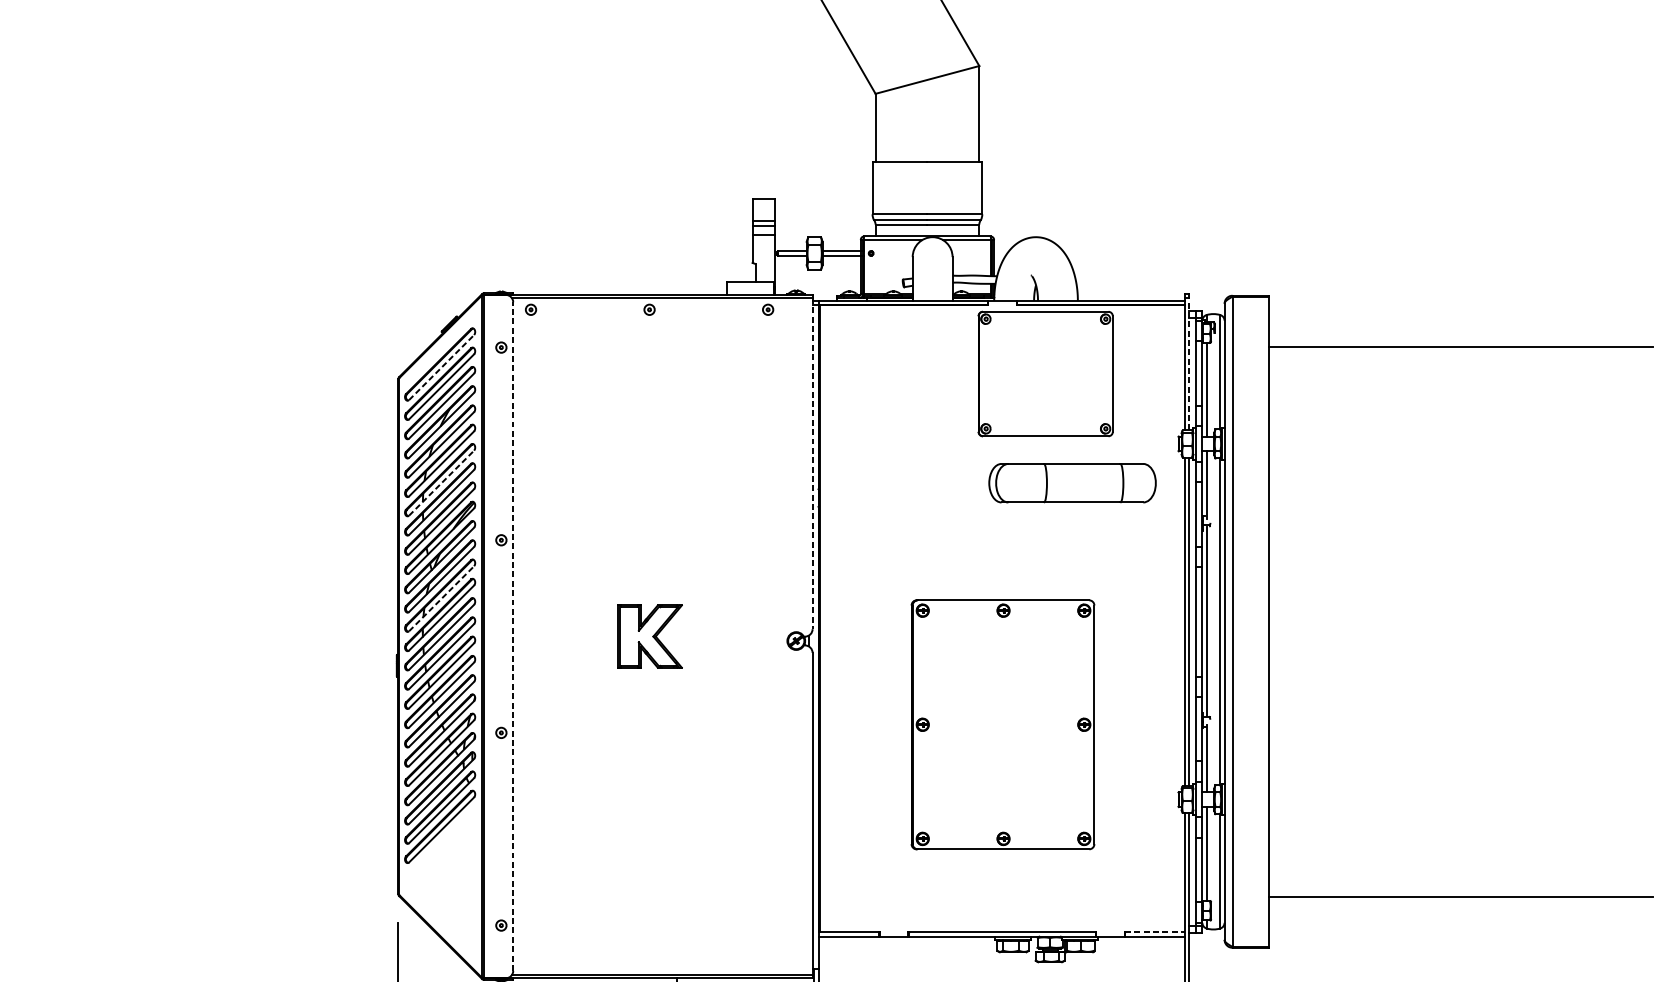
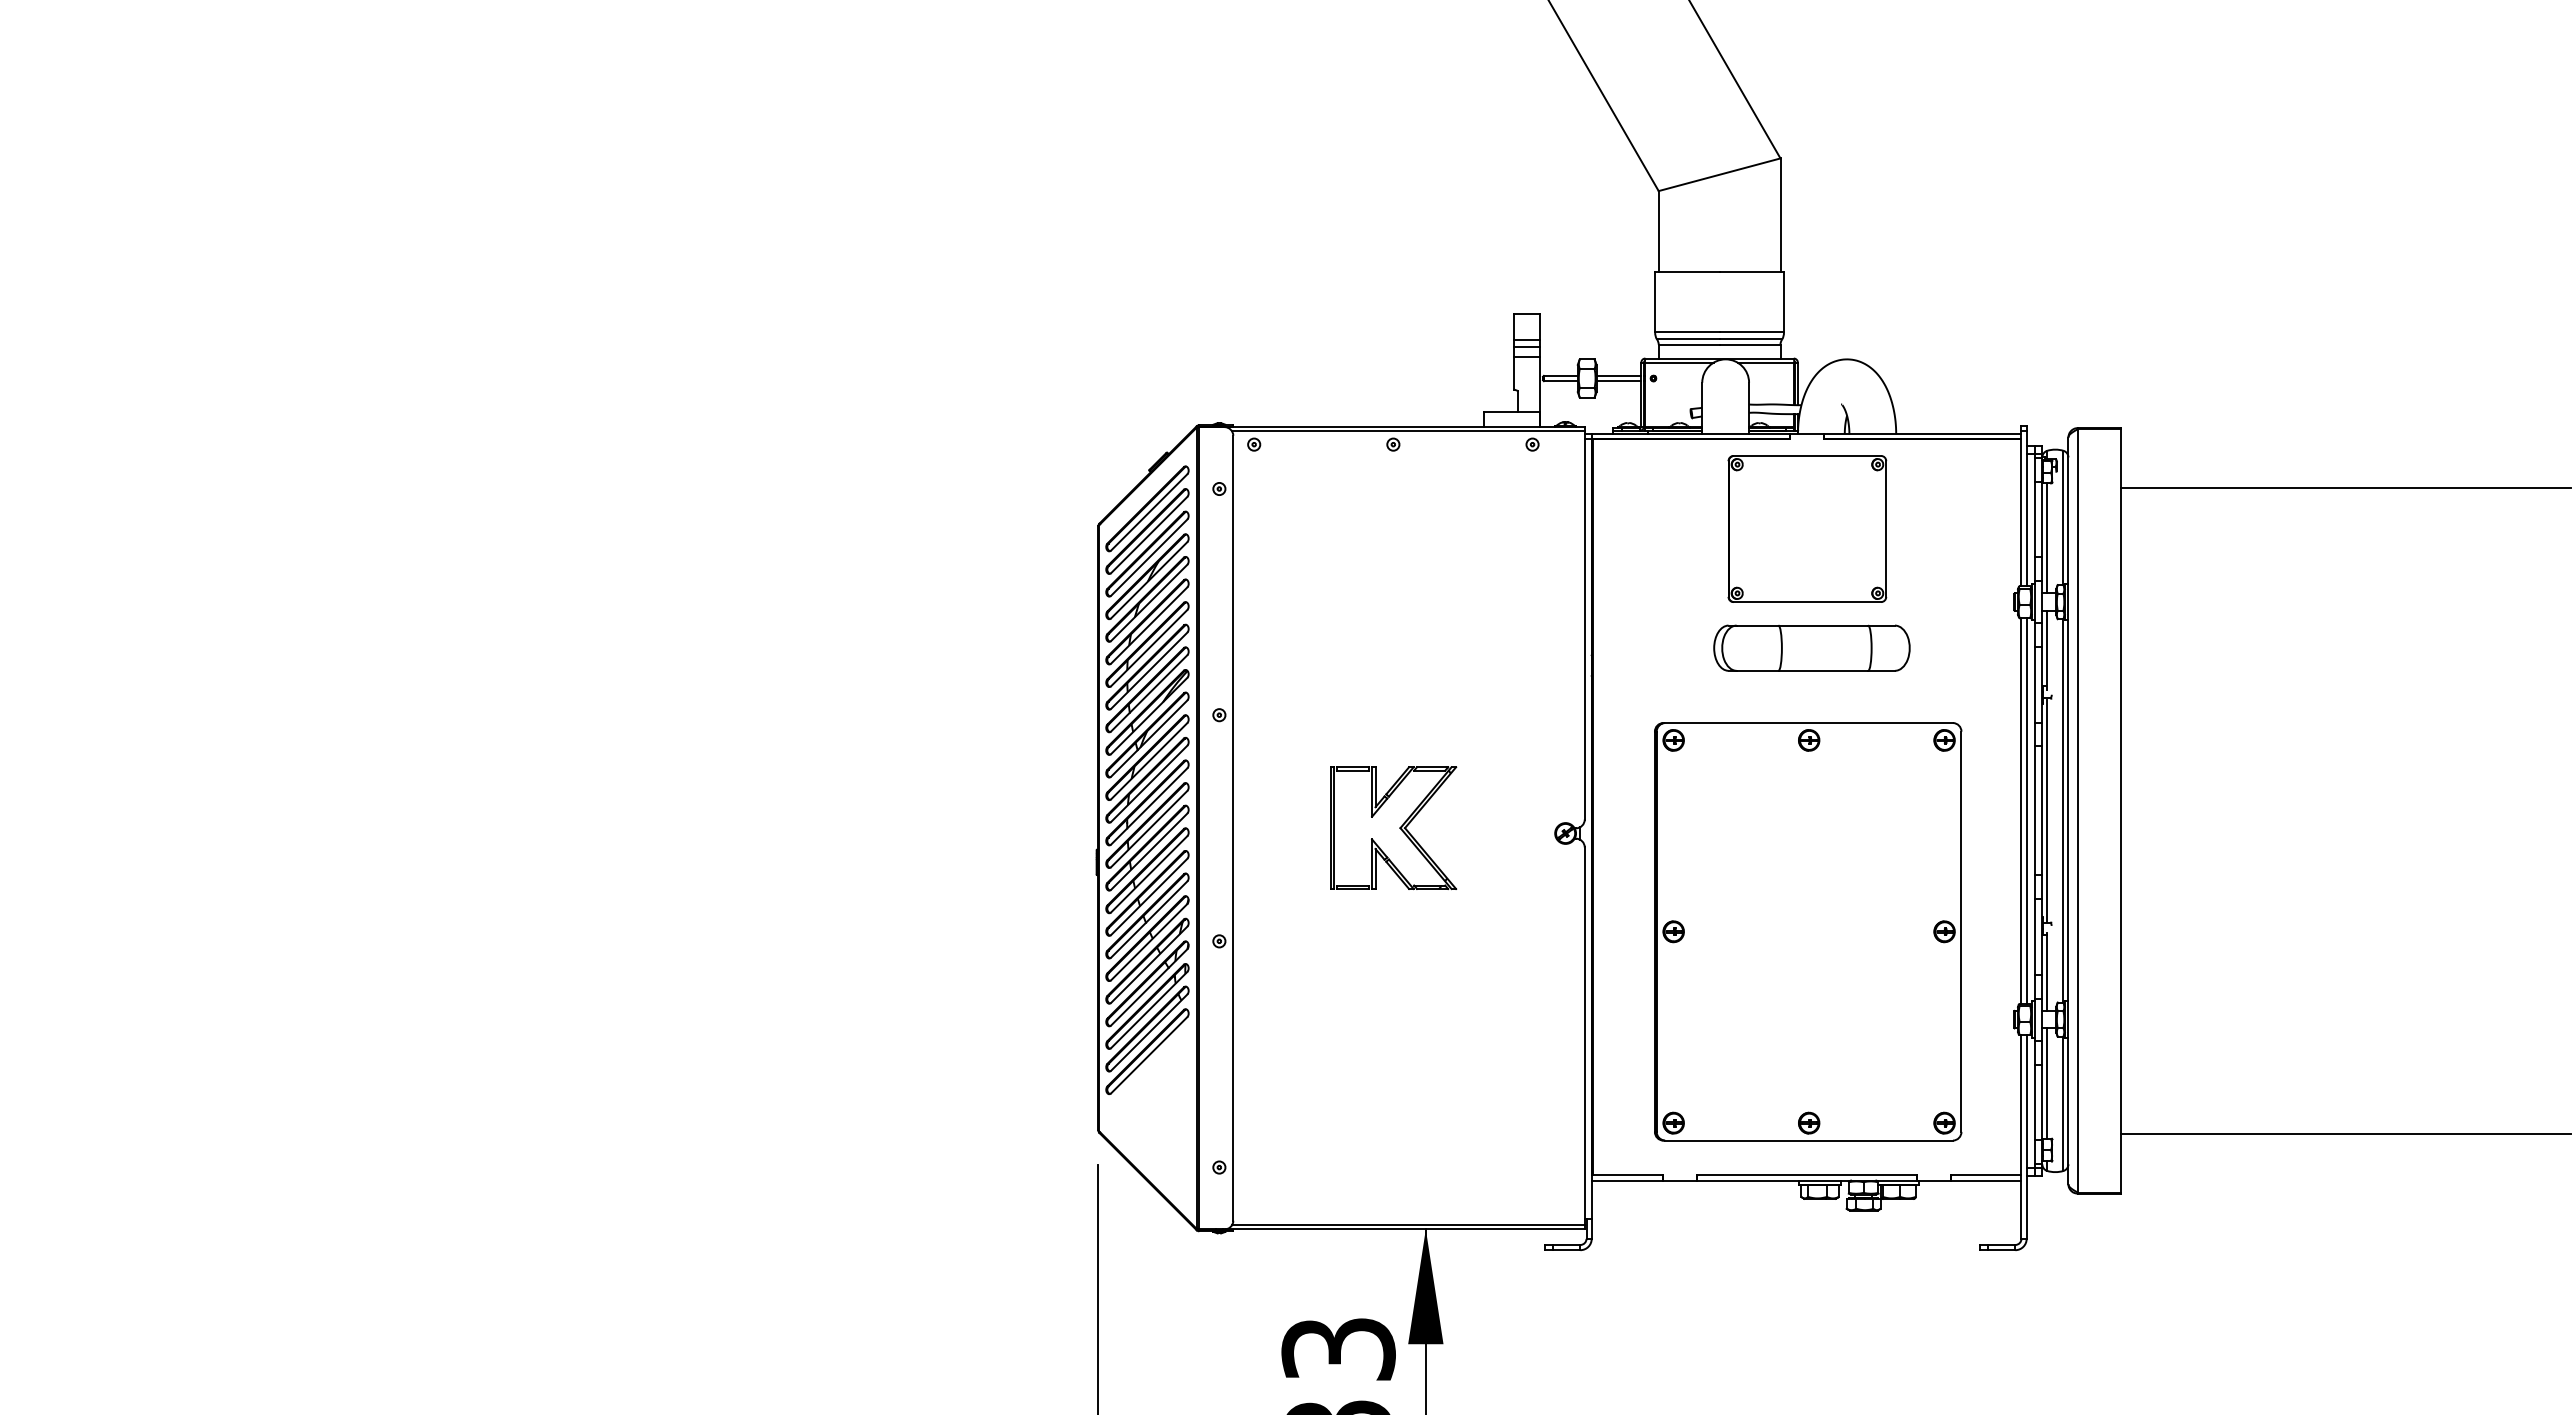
line: (1188, 364) -> (2026, 508), dashed -> solid
line: (441, 367) -> (1149, 512), dashed -> solid
part: (1045, 373) -> (1807, 528), moved
line: (812, 463) -> (1584, 625), dashed -> solid
part: (1072, 482) -> (1811, 647), moved
line: (441, 483) -> (1149, 648), dashed -> solid
line: (441, 598) -> (1149, 783), dashed -> solid
line: (513, 635) -> (1233, 827), dashed -> solid
part: (649, 636) -> (1393, 828), size x1.67
part: (1003, 724) -> (1808, 931), size x1.43
line: (1154, 932) -> (1986, 1175), dashed -> solid

